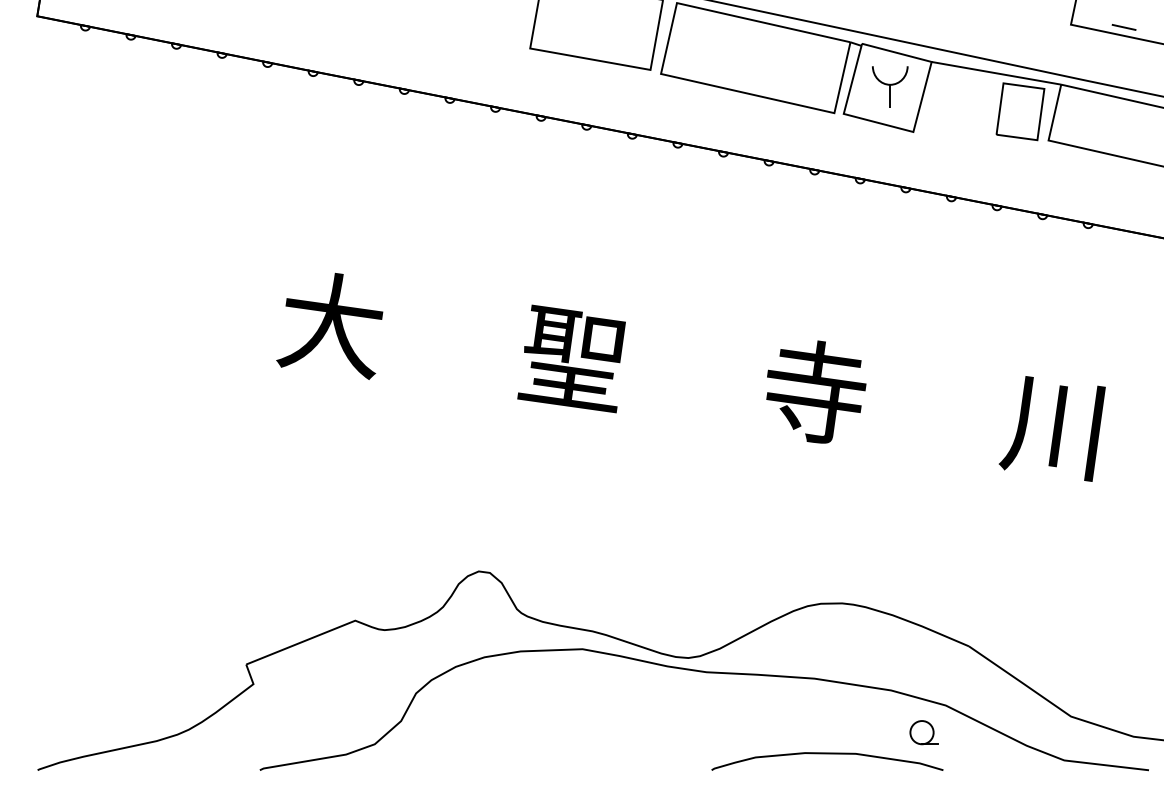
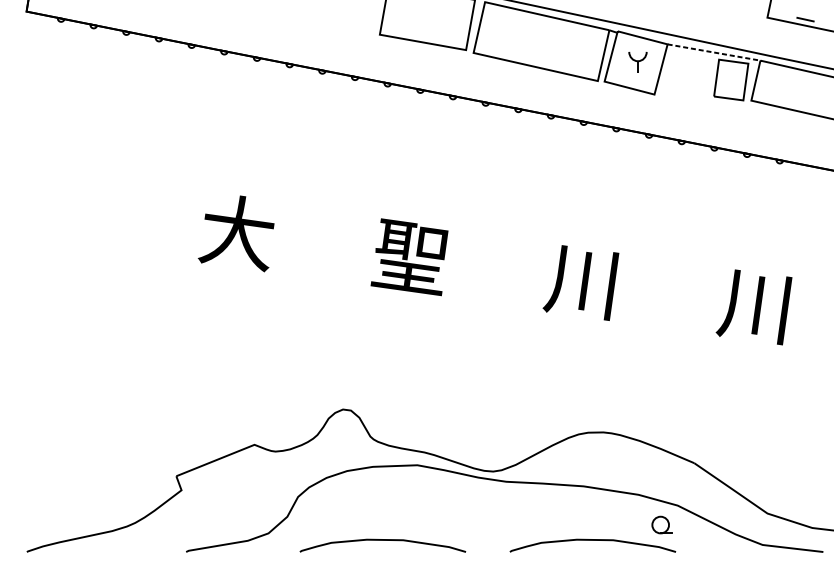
line: (996, 73) -> (714, 52), solid -> dashed
part: (890, 86) -> (638, 61), size x0.7
text: (811, 393) -> (581, 281), 寺 -> 川
curve: (534, 754) -> (382, 540), added

